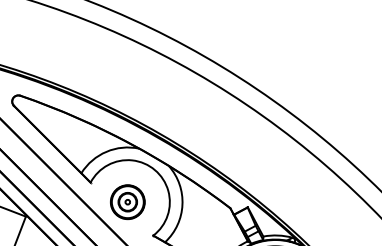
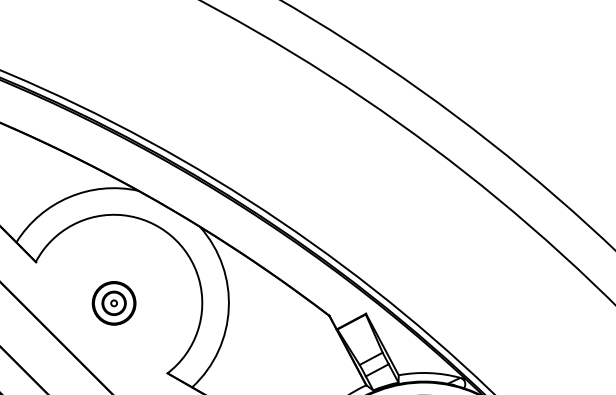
part: (127, 202) -> (113, 303), size x0.6

